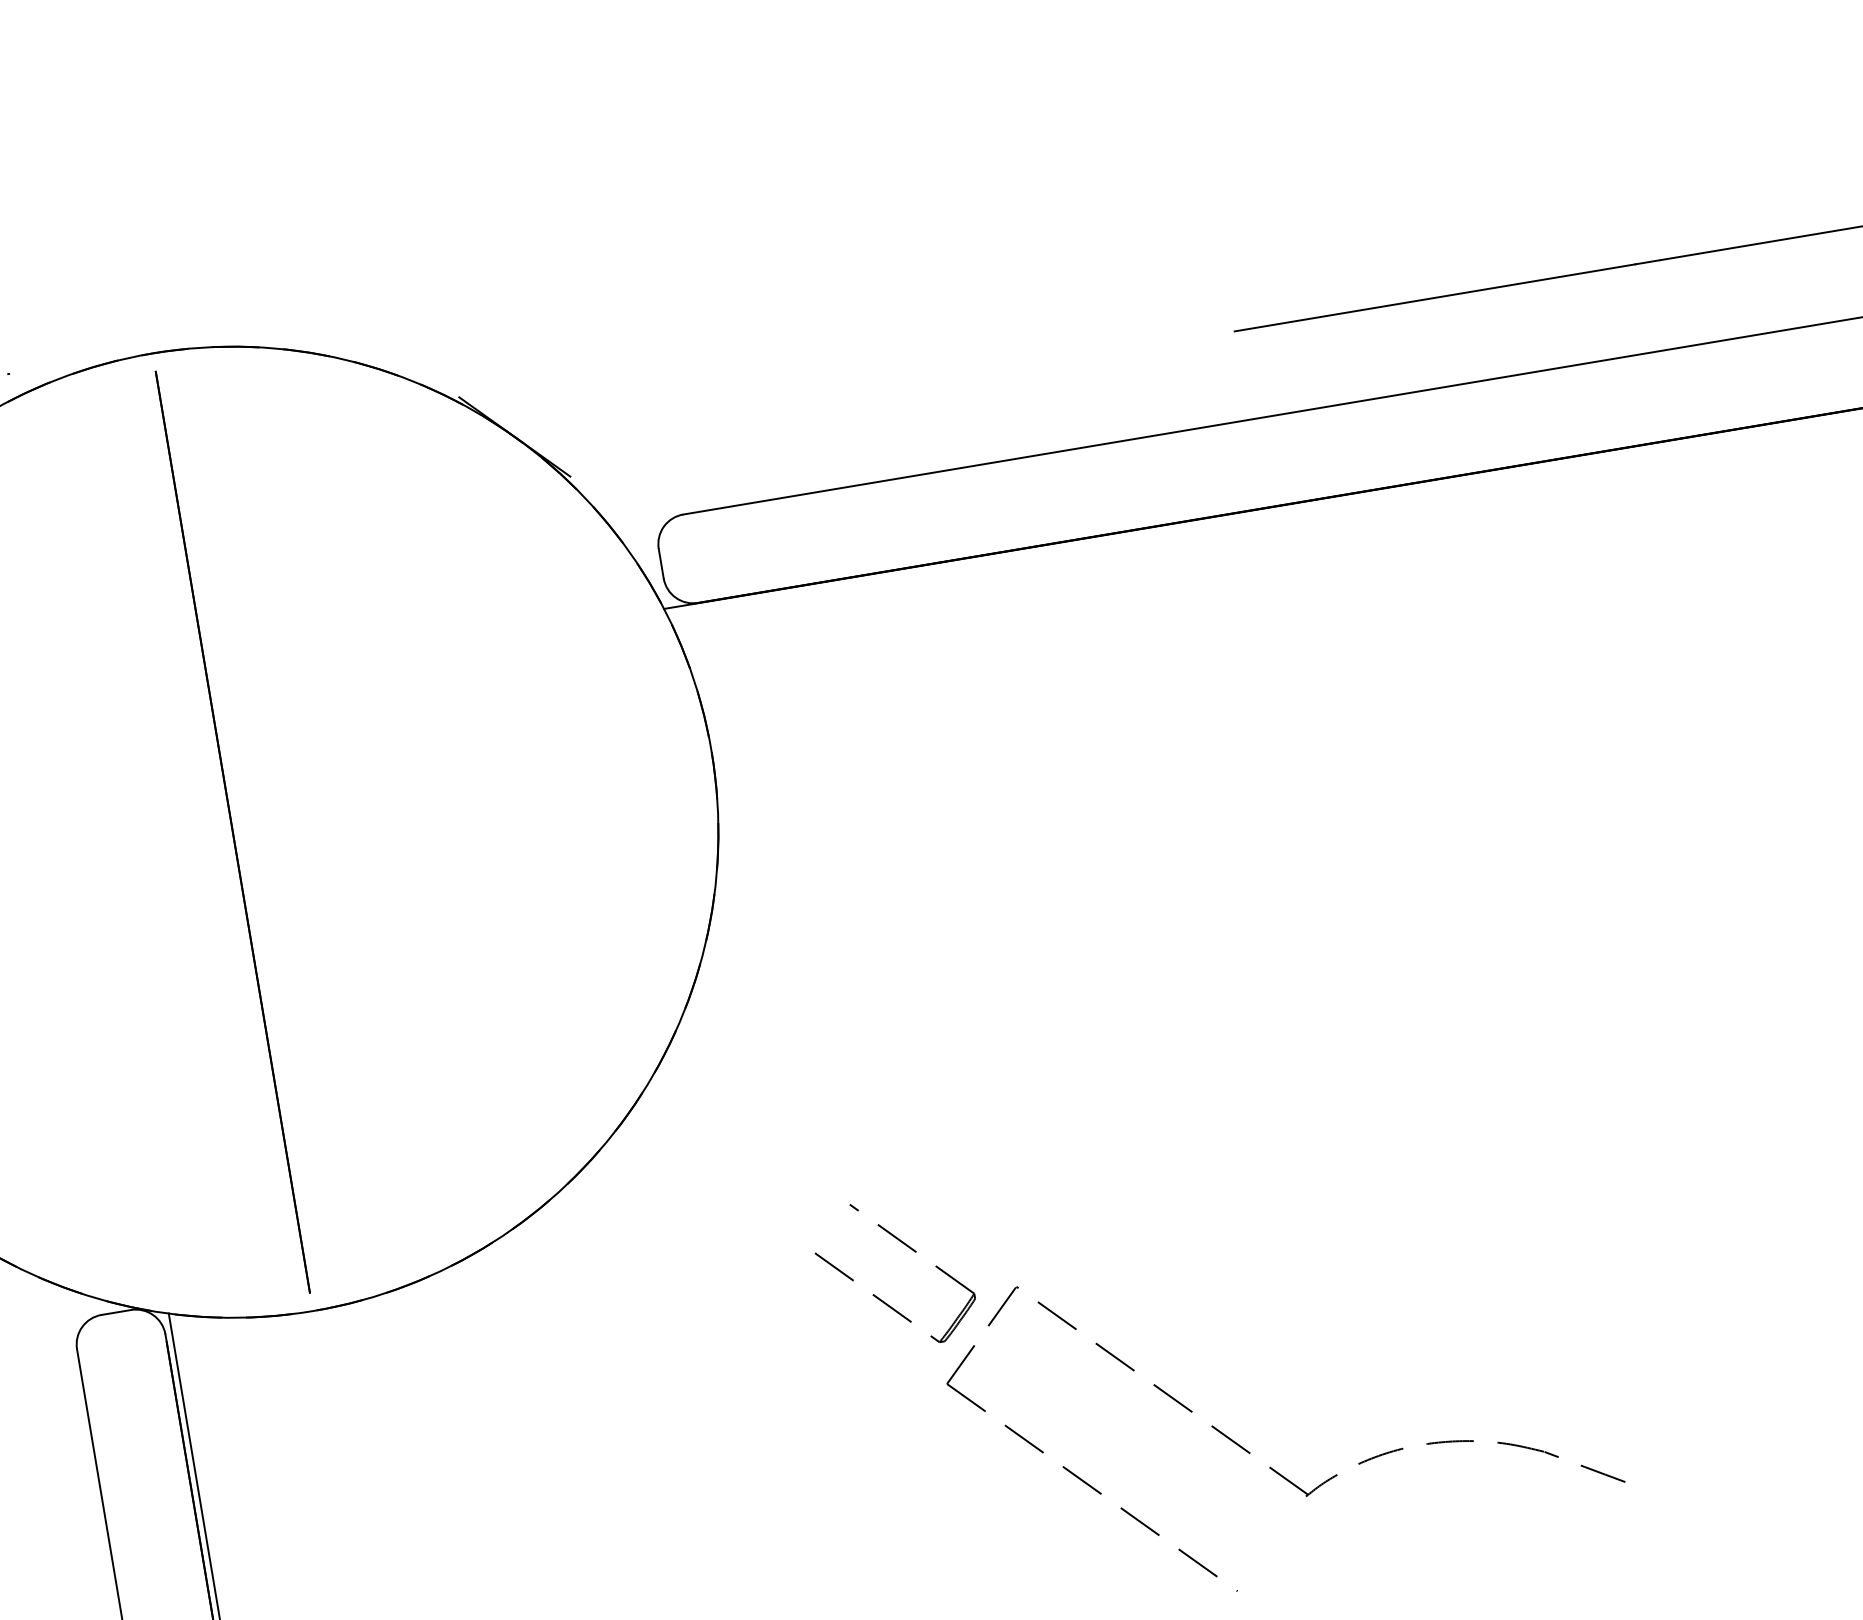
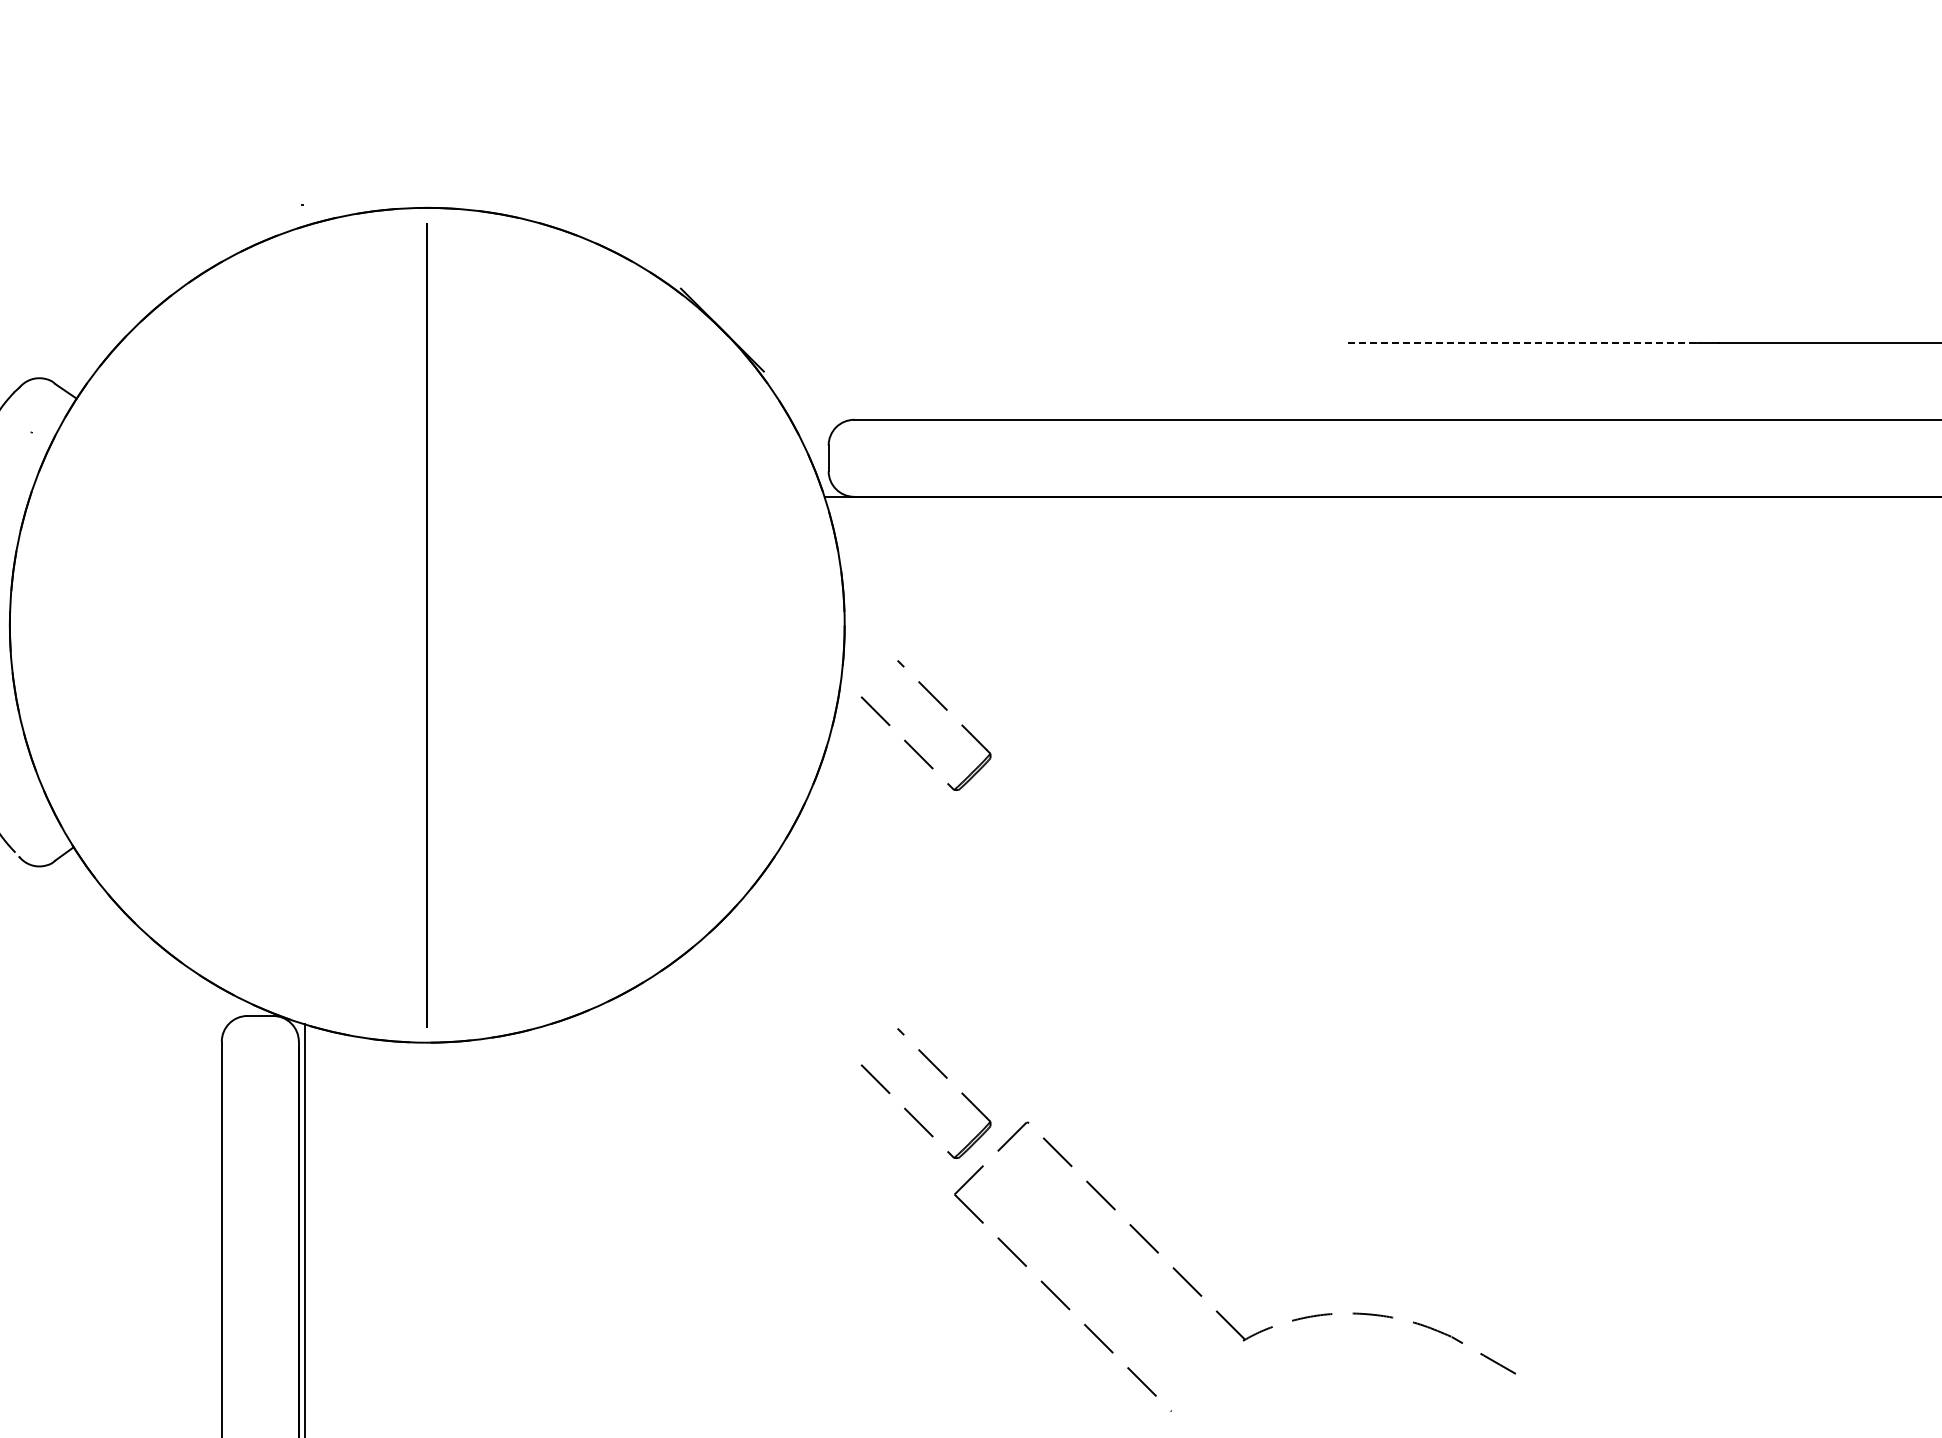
line: (1434, 297) -> (1522, 342), solid -> dashed
part: (807, 874) -> (908, 742), added

